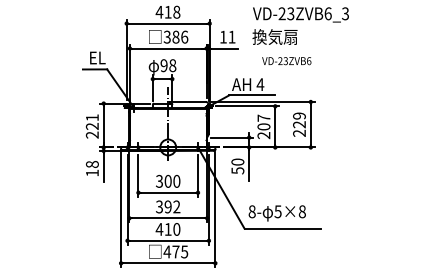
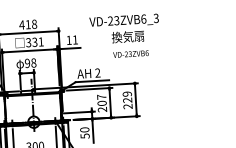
text: (180, 36) -> (38, 41), 386 -> 331
text: (274, 36) -> (127, 36), moved
text: (286, 61) -> (130, 54), moved
text: (260, 84) -> (97, 72), 4 -> 2

